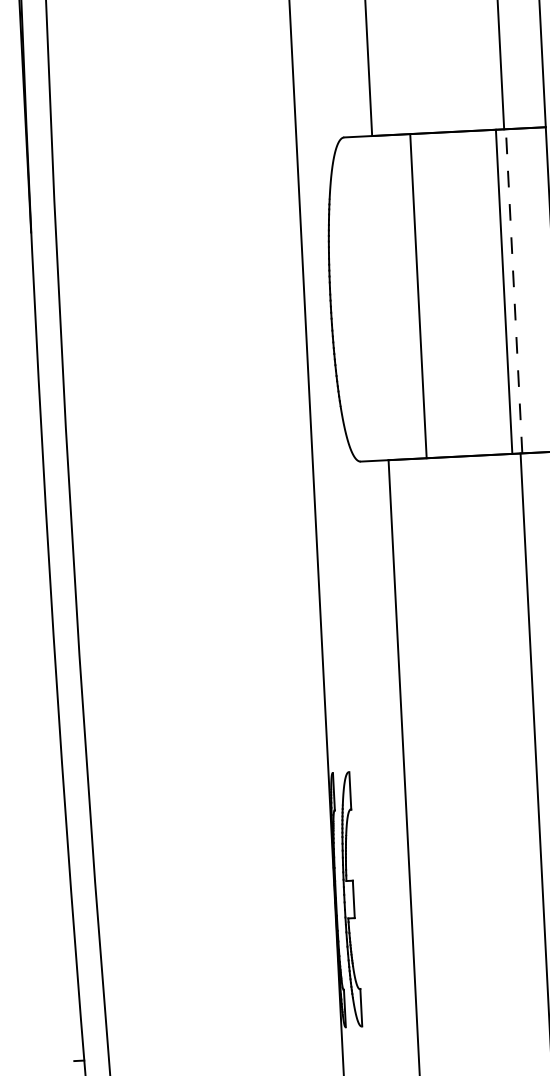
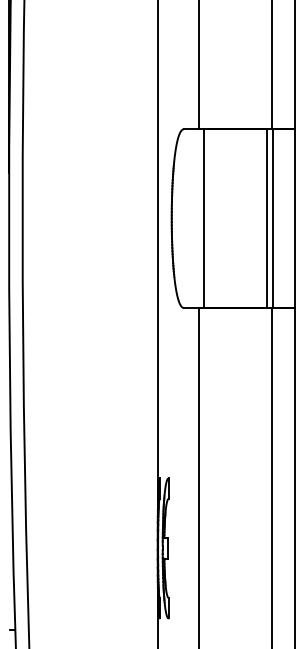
line: (513, 291) -> (272, 218), dashed -> solid
line: (418, 295) -> (204, 218), moved

